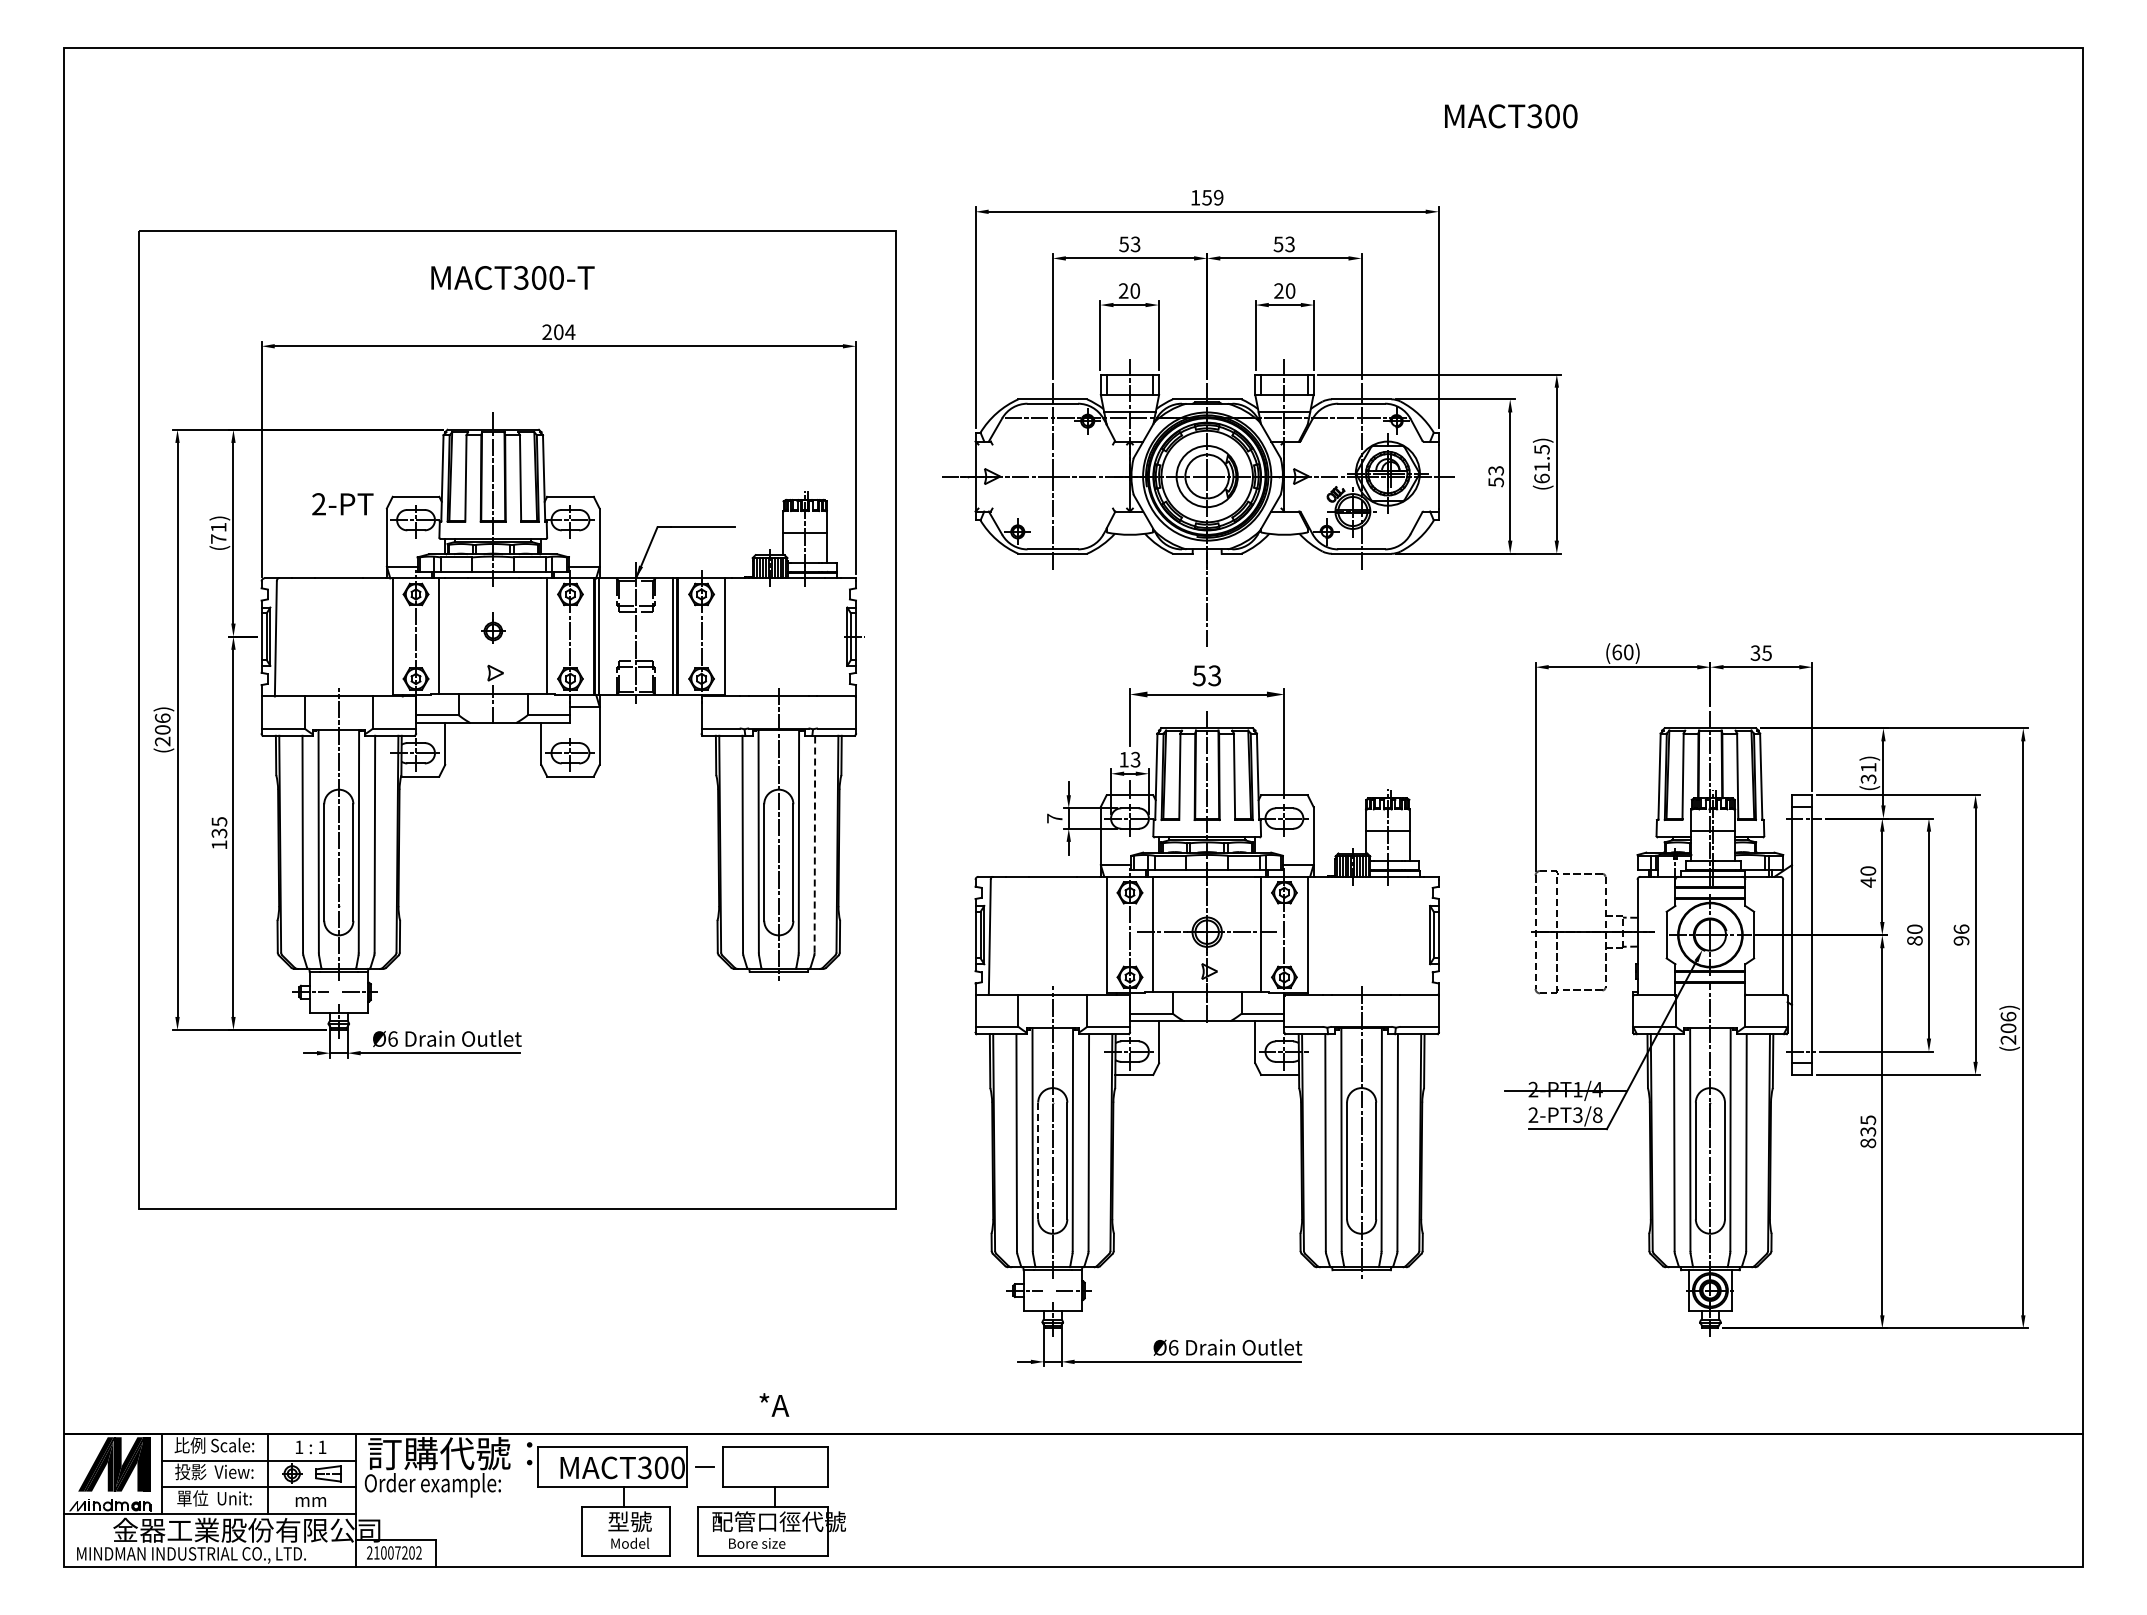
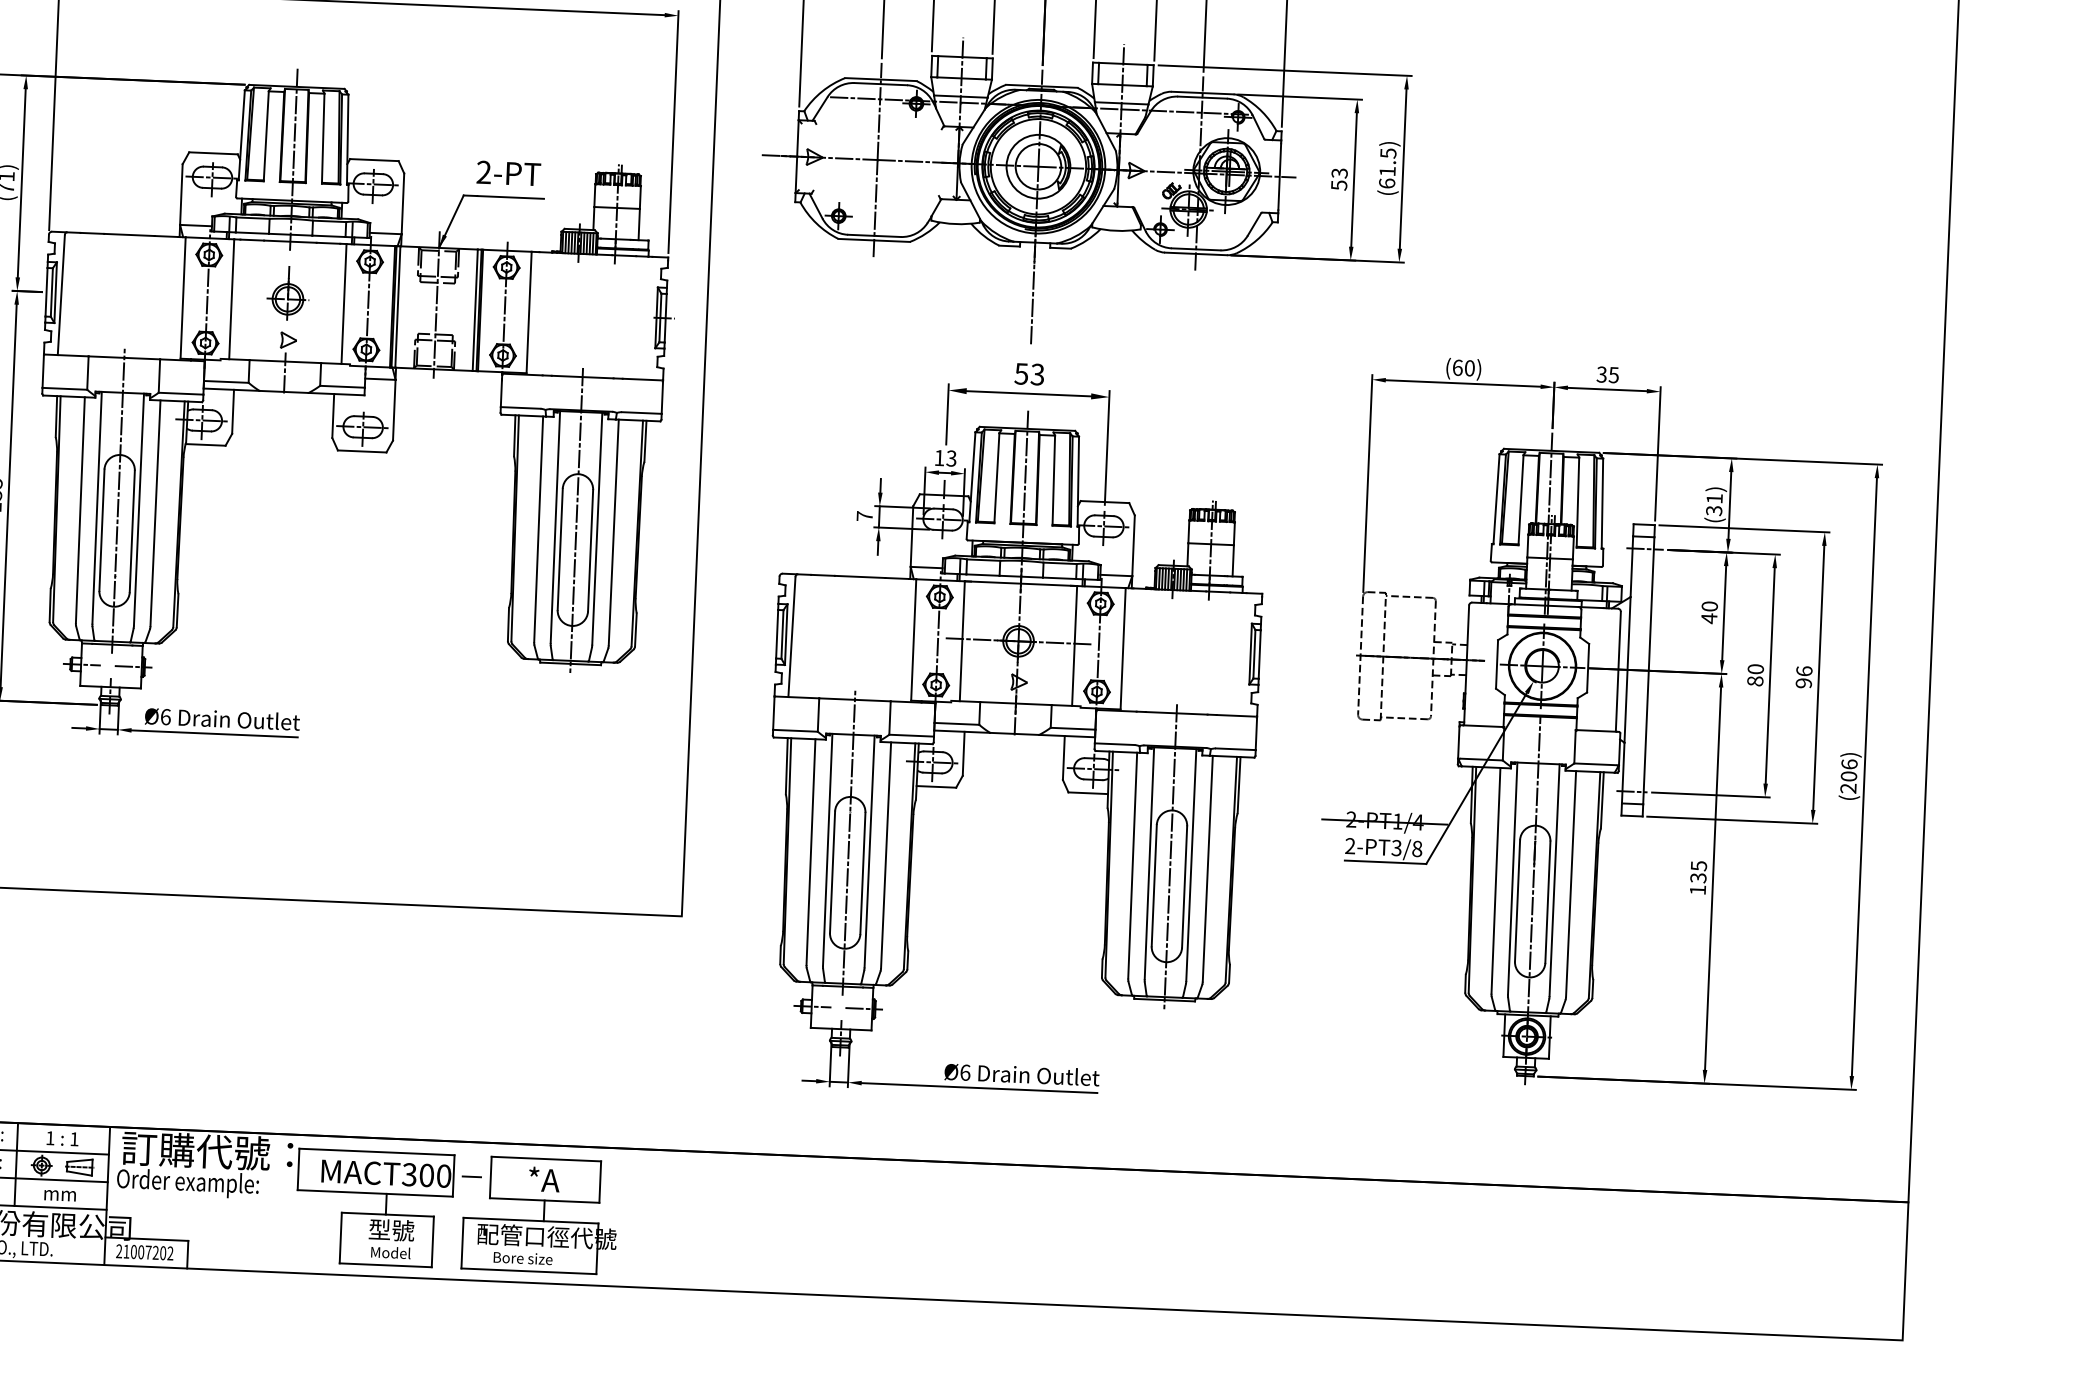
text: (342, 504) -> (508, 173), moved
part: (493, 627) -> (288, 292), size x1.67
line: (814, 843) -> (613, 531), dashed -> solid
text: (1868, 1143) -> (1698, 890), 835 -> 135
line: (1038, 1161) -> (832, 872), dashed -> solid
text: (774, 1404) -> (544, 1178), moved

